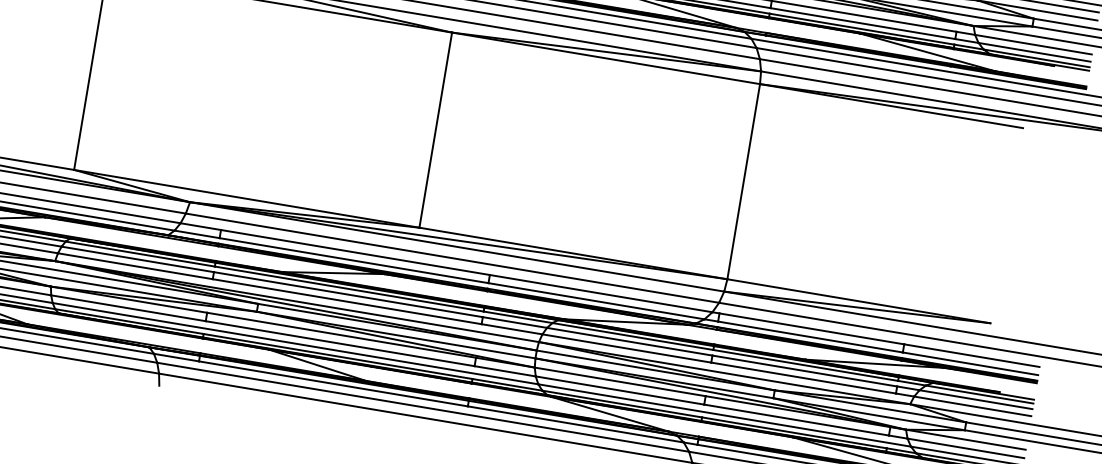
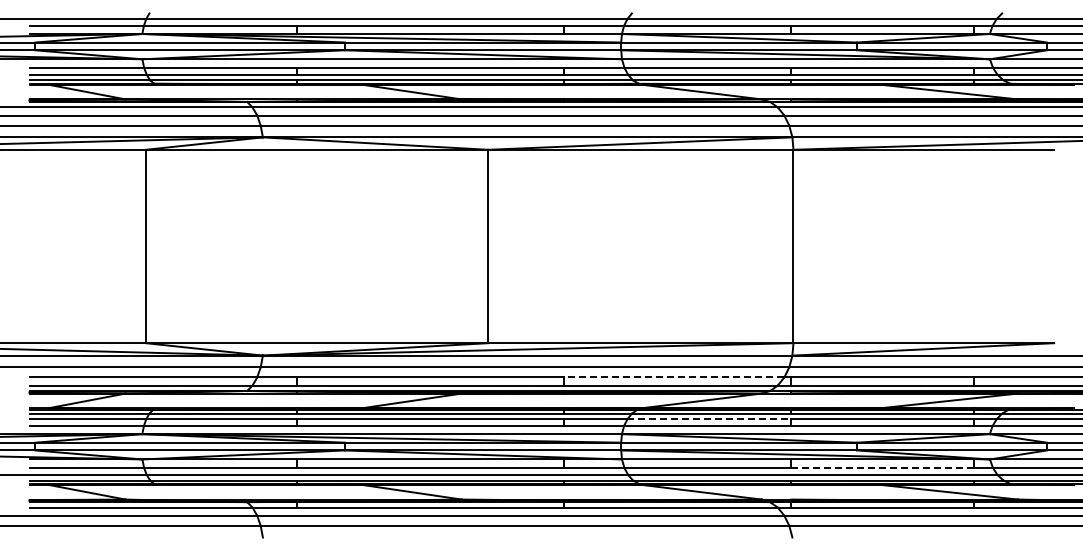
line: (600, 293) -> (673, 377), solid -> dashed
line: (629, 342) -> (709, 419), solid -> dashed
line: (796, 419) -> (882, 467), solid -> dashed

